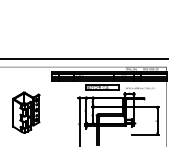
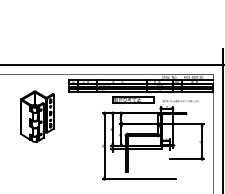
part: (26, 112) -> (37, 116), moved

